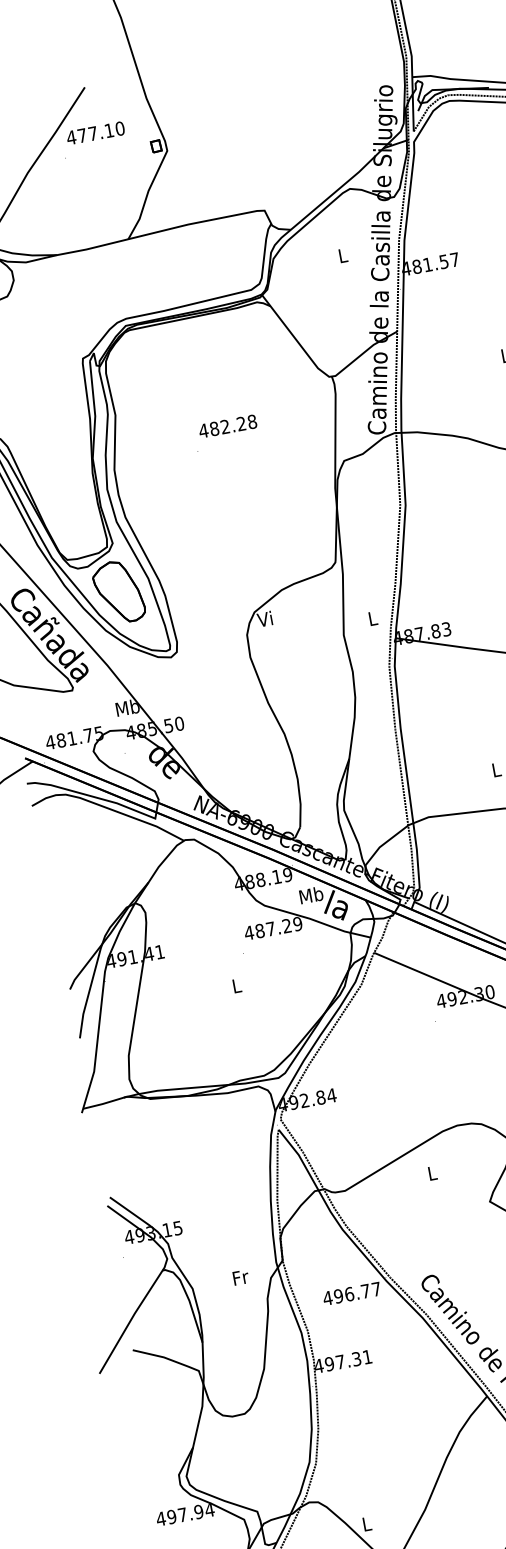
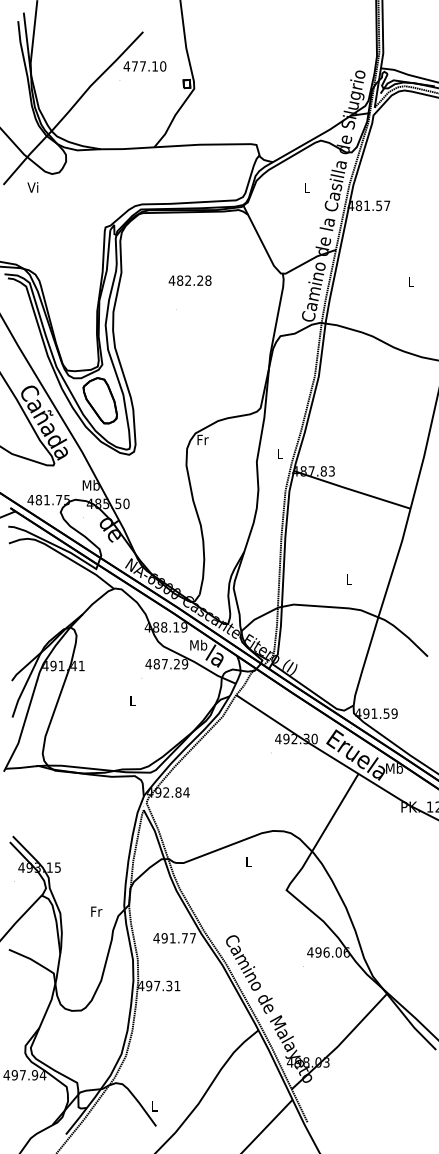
text: (226, 426) -> (189, 280), moved
text: (265, 618) -> (202, 439), Vi -> Fr
text: (349, 1294) -> (172, 938), 496.77 -> 491.77

